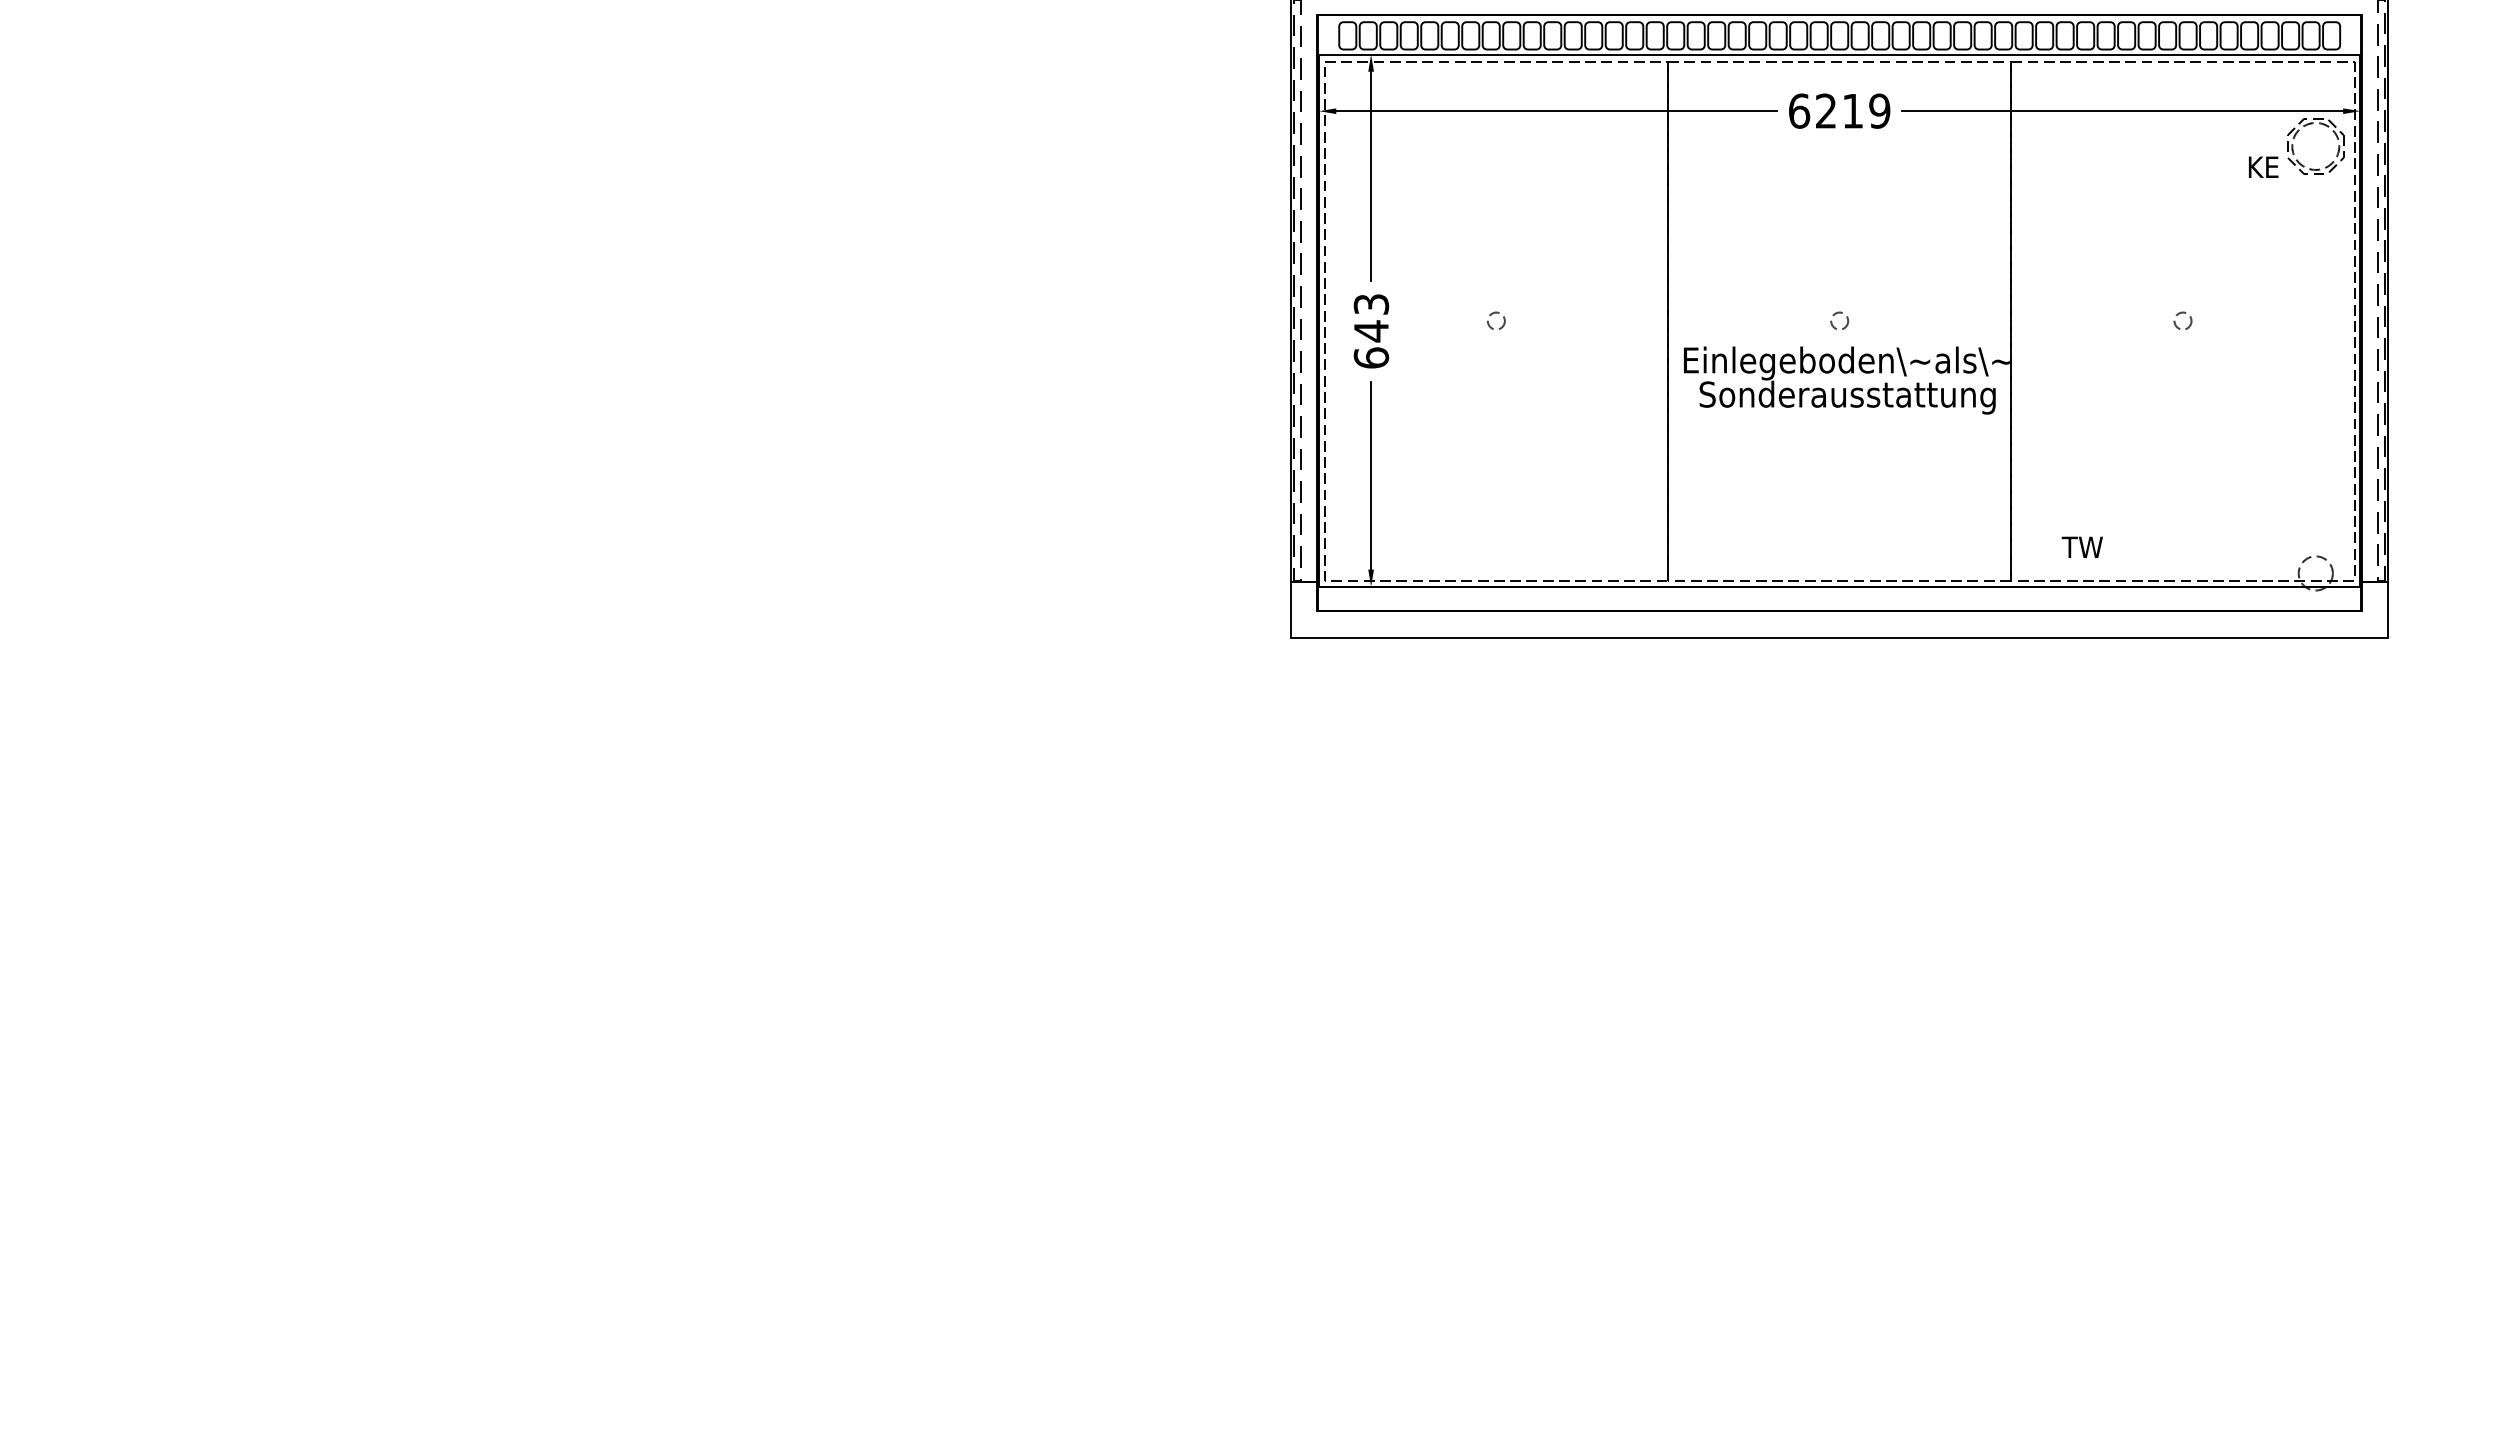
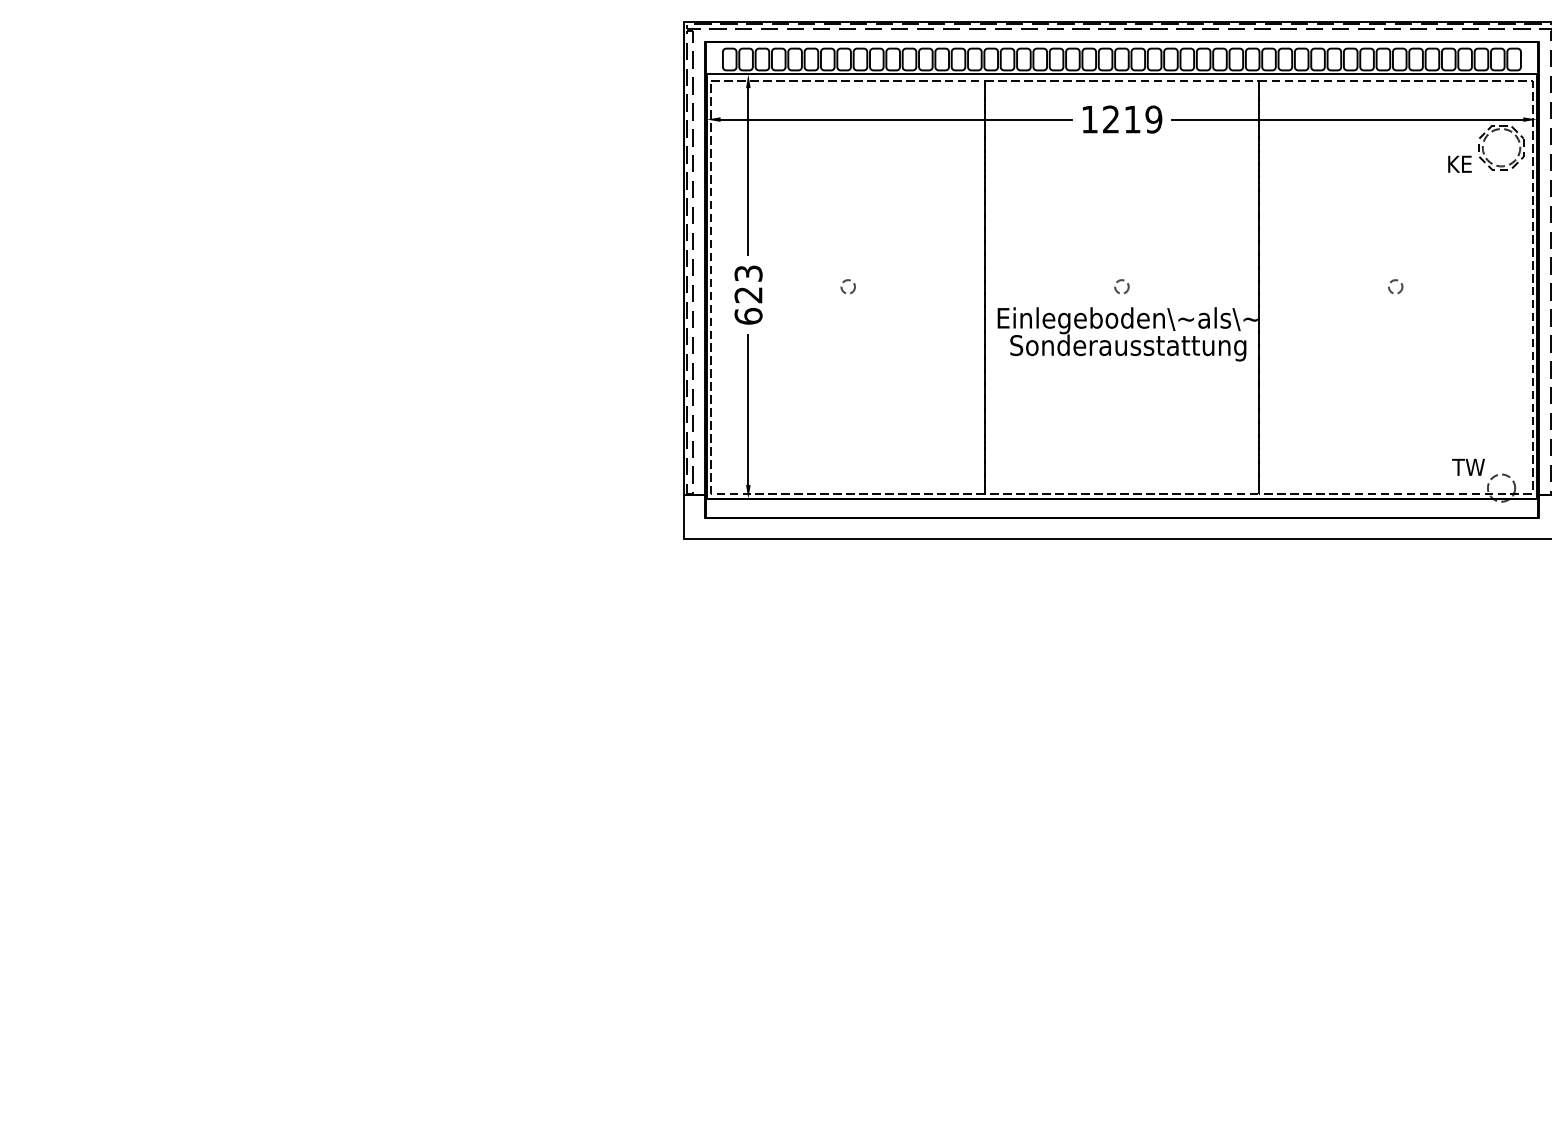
text: (1799, 110) -> (1089, 119), 6219 -> 1219
text: (1370, 331) -> (747, 295), 643 -> 623
text: (2081, 546) -> (1467, 466), moved

